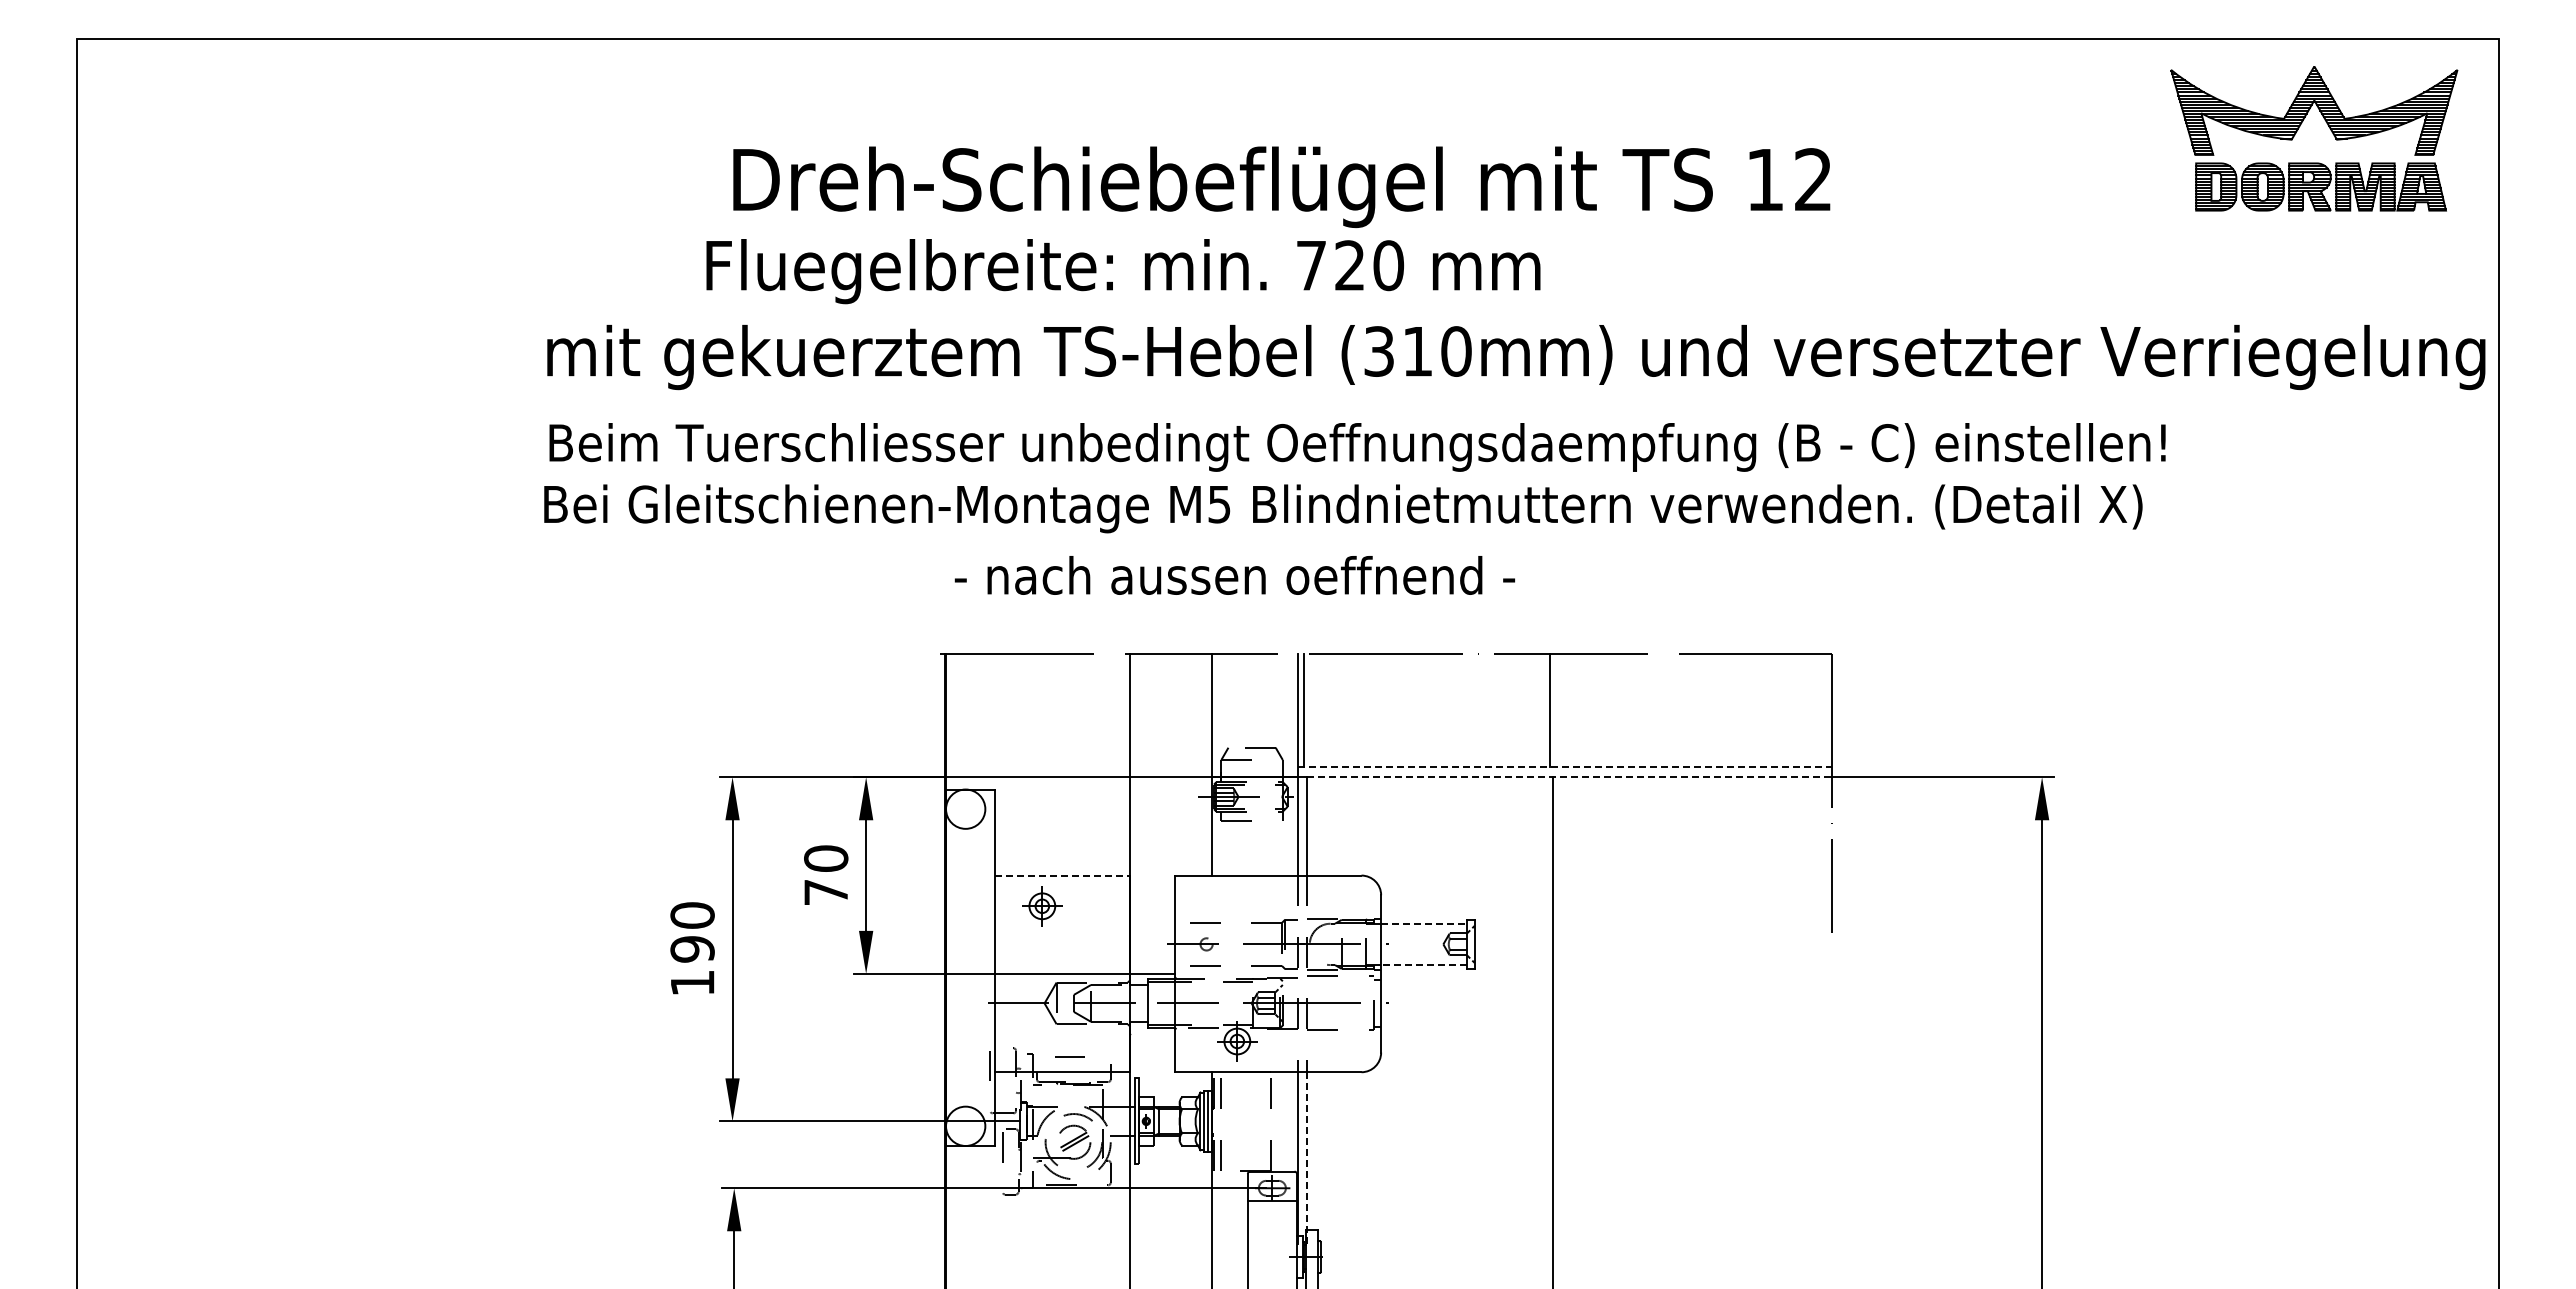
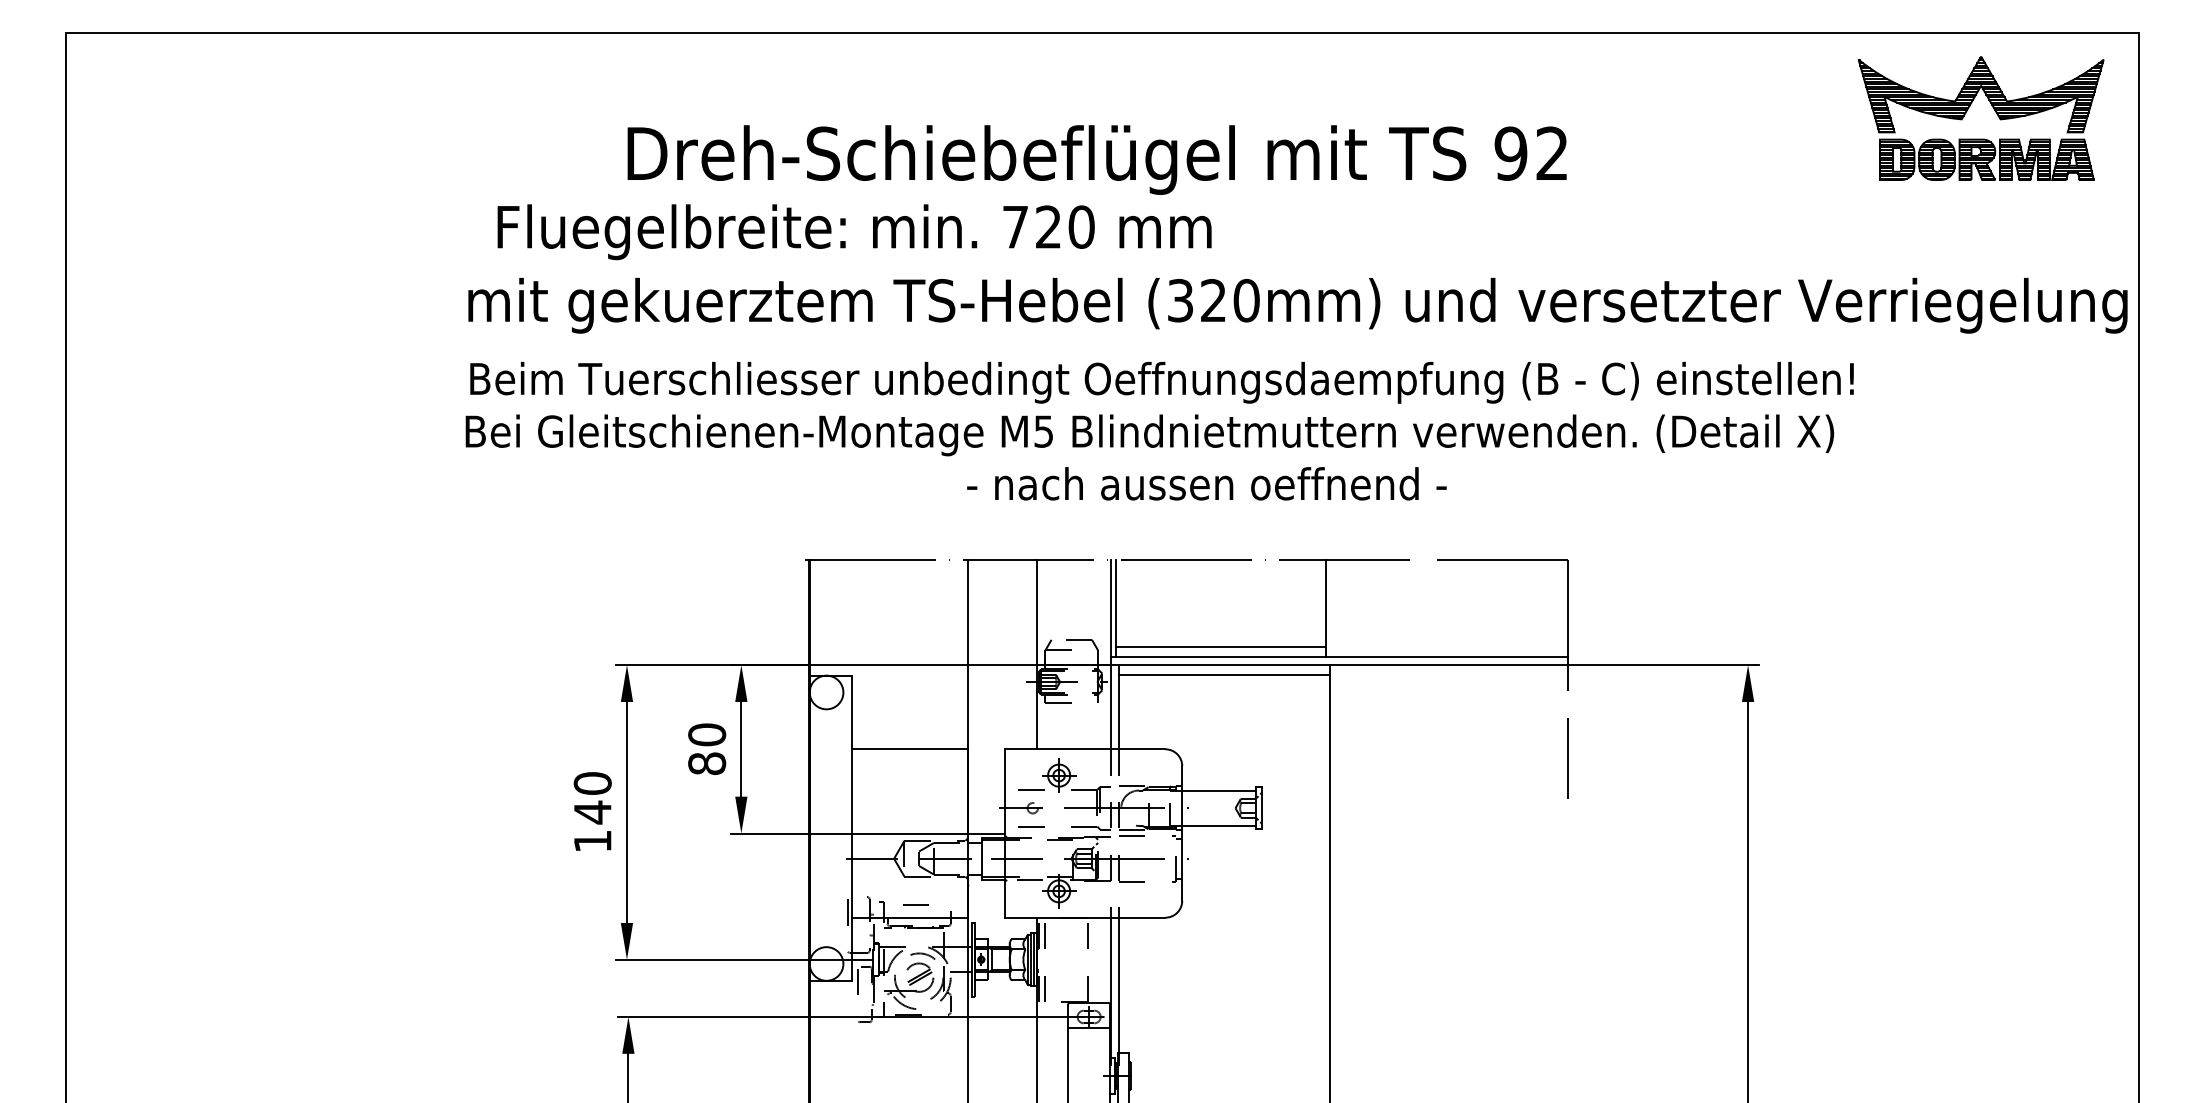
text: (1765, 179) -> (1511, 153), 12 -> 92
text: (1123, 271) -> (854, 232), moved
text: (1417, 351) -> (1213, 300), (310mm) -> (320mm)
text: (1234, 575) -> (1206, 483), moved
line: (1426, 756) -> (1221, 647), added
line: (1565, 767) -> (1340, 656), dashed -> solid
line: (1570, 777) -> (1344, 665), dashed -> solid
line: (1430, 788) -> (1224, 674), added
line: (1062, 875) -> (909, 749), dashed -> solid
text: (826, 892) -> (707, 763), 70 -> 80
part: (1042, 906) -> (1059, 775), moved
line: (1424, 924) -> (1219, 791), dashed -> solid
text: (692, 949) -> (592, 812), 190 -> 140
line: (1423, 964) -> (1218, 825), dashed -> solid
line: (1307, 1158) -> (1119, 991), dashed -> solid

